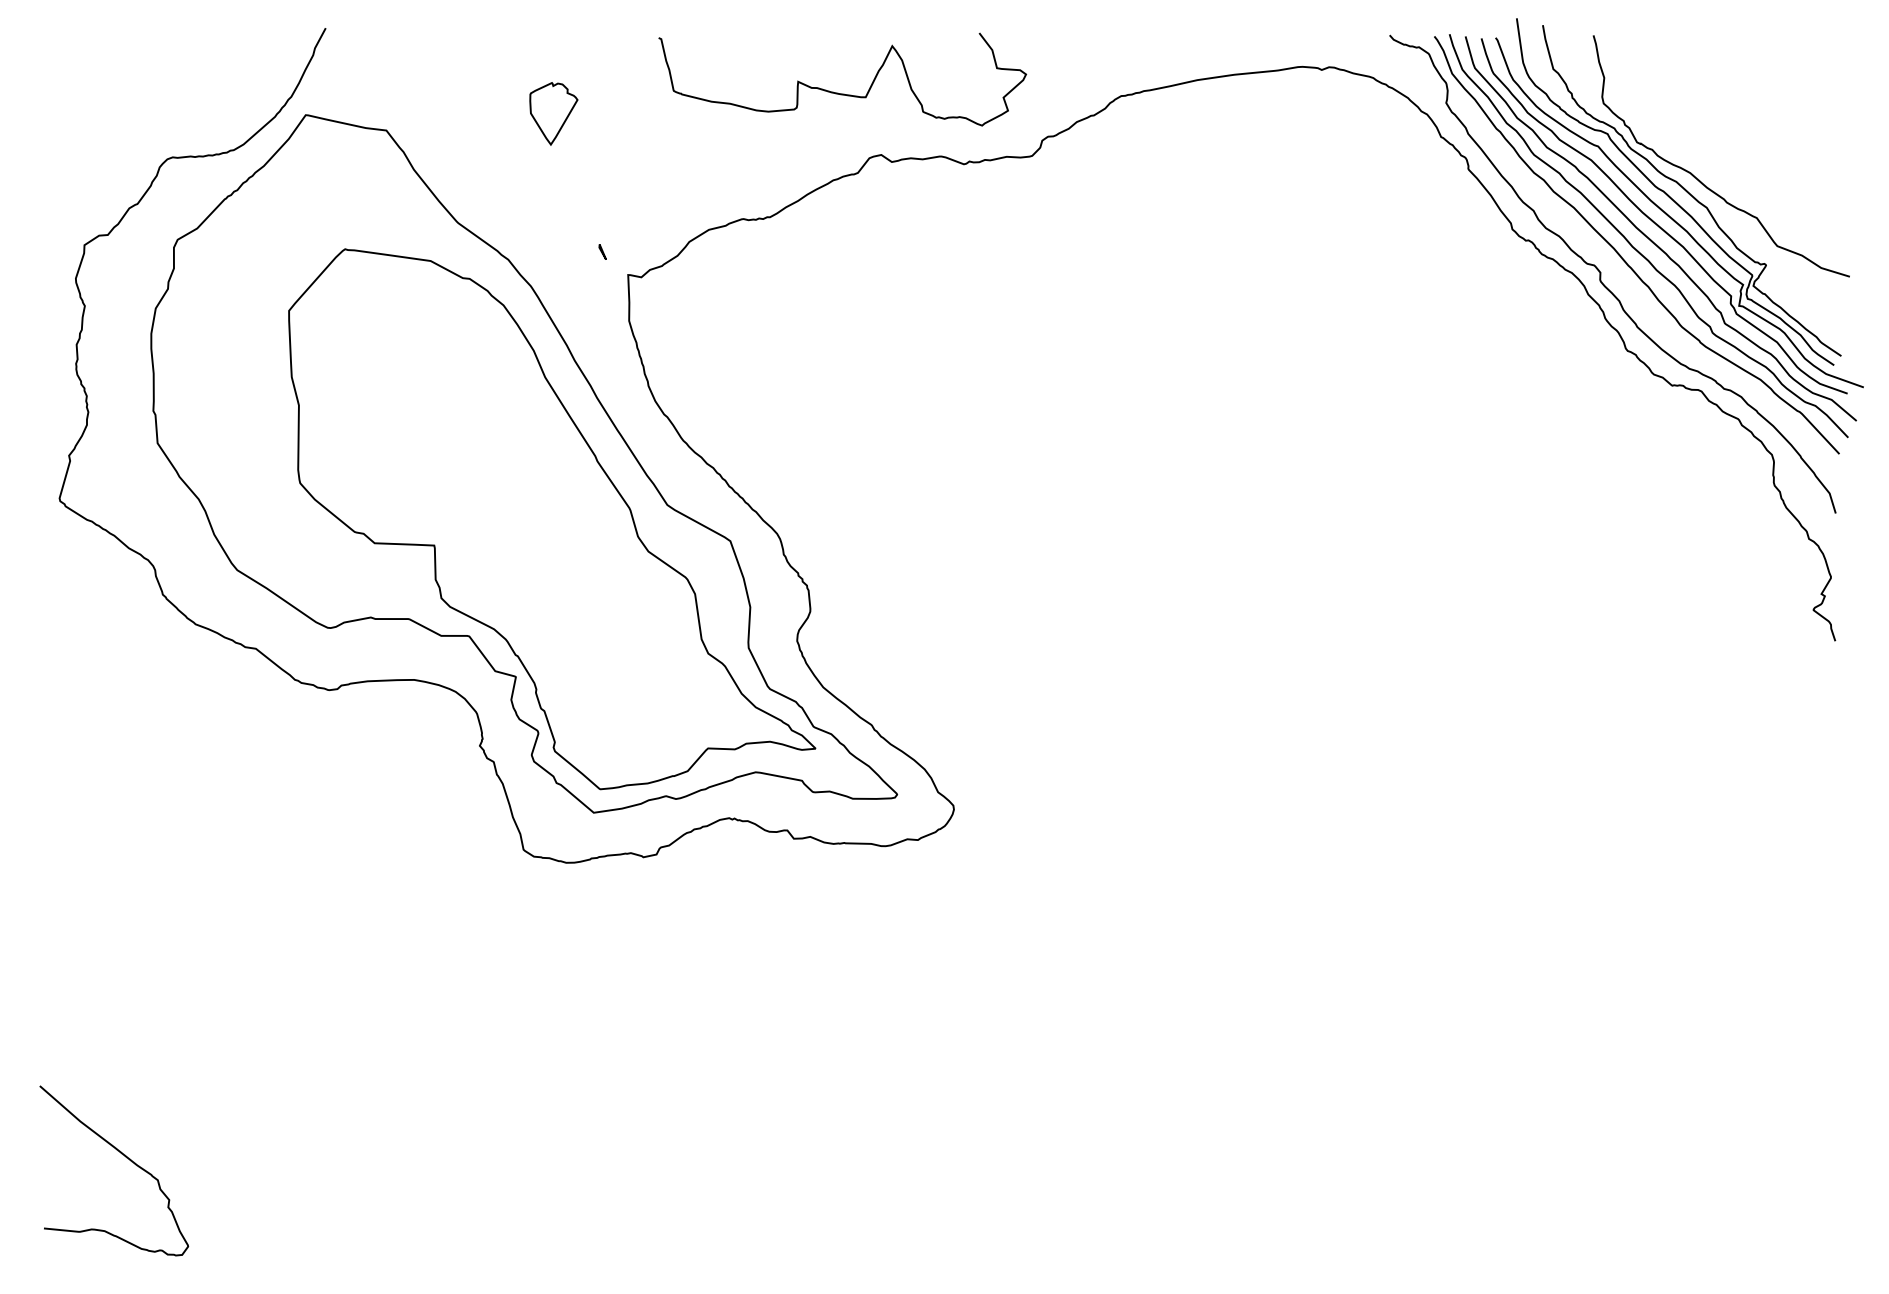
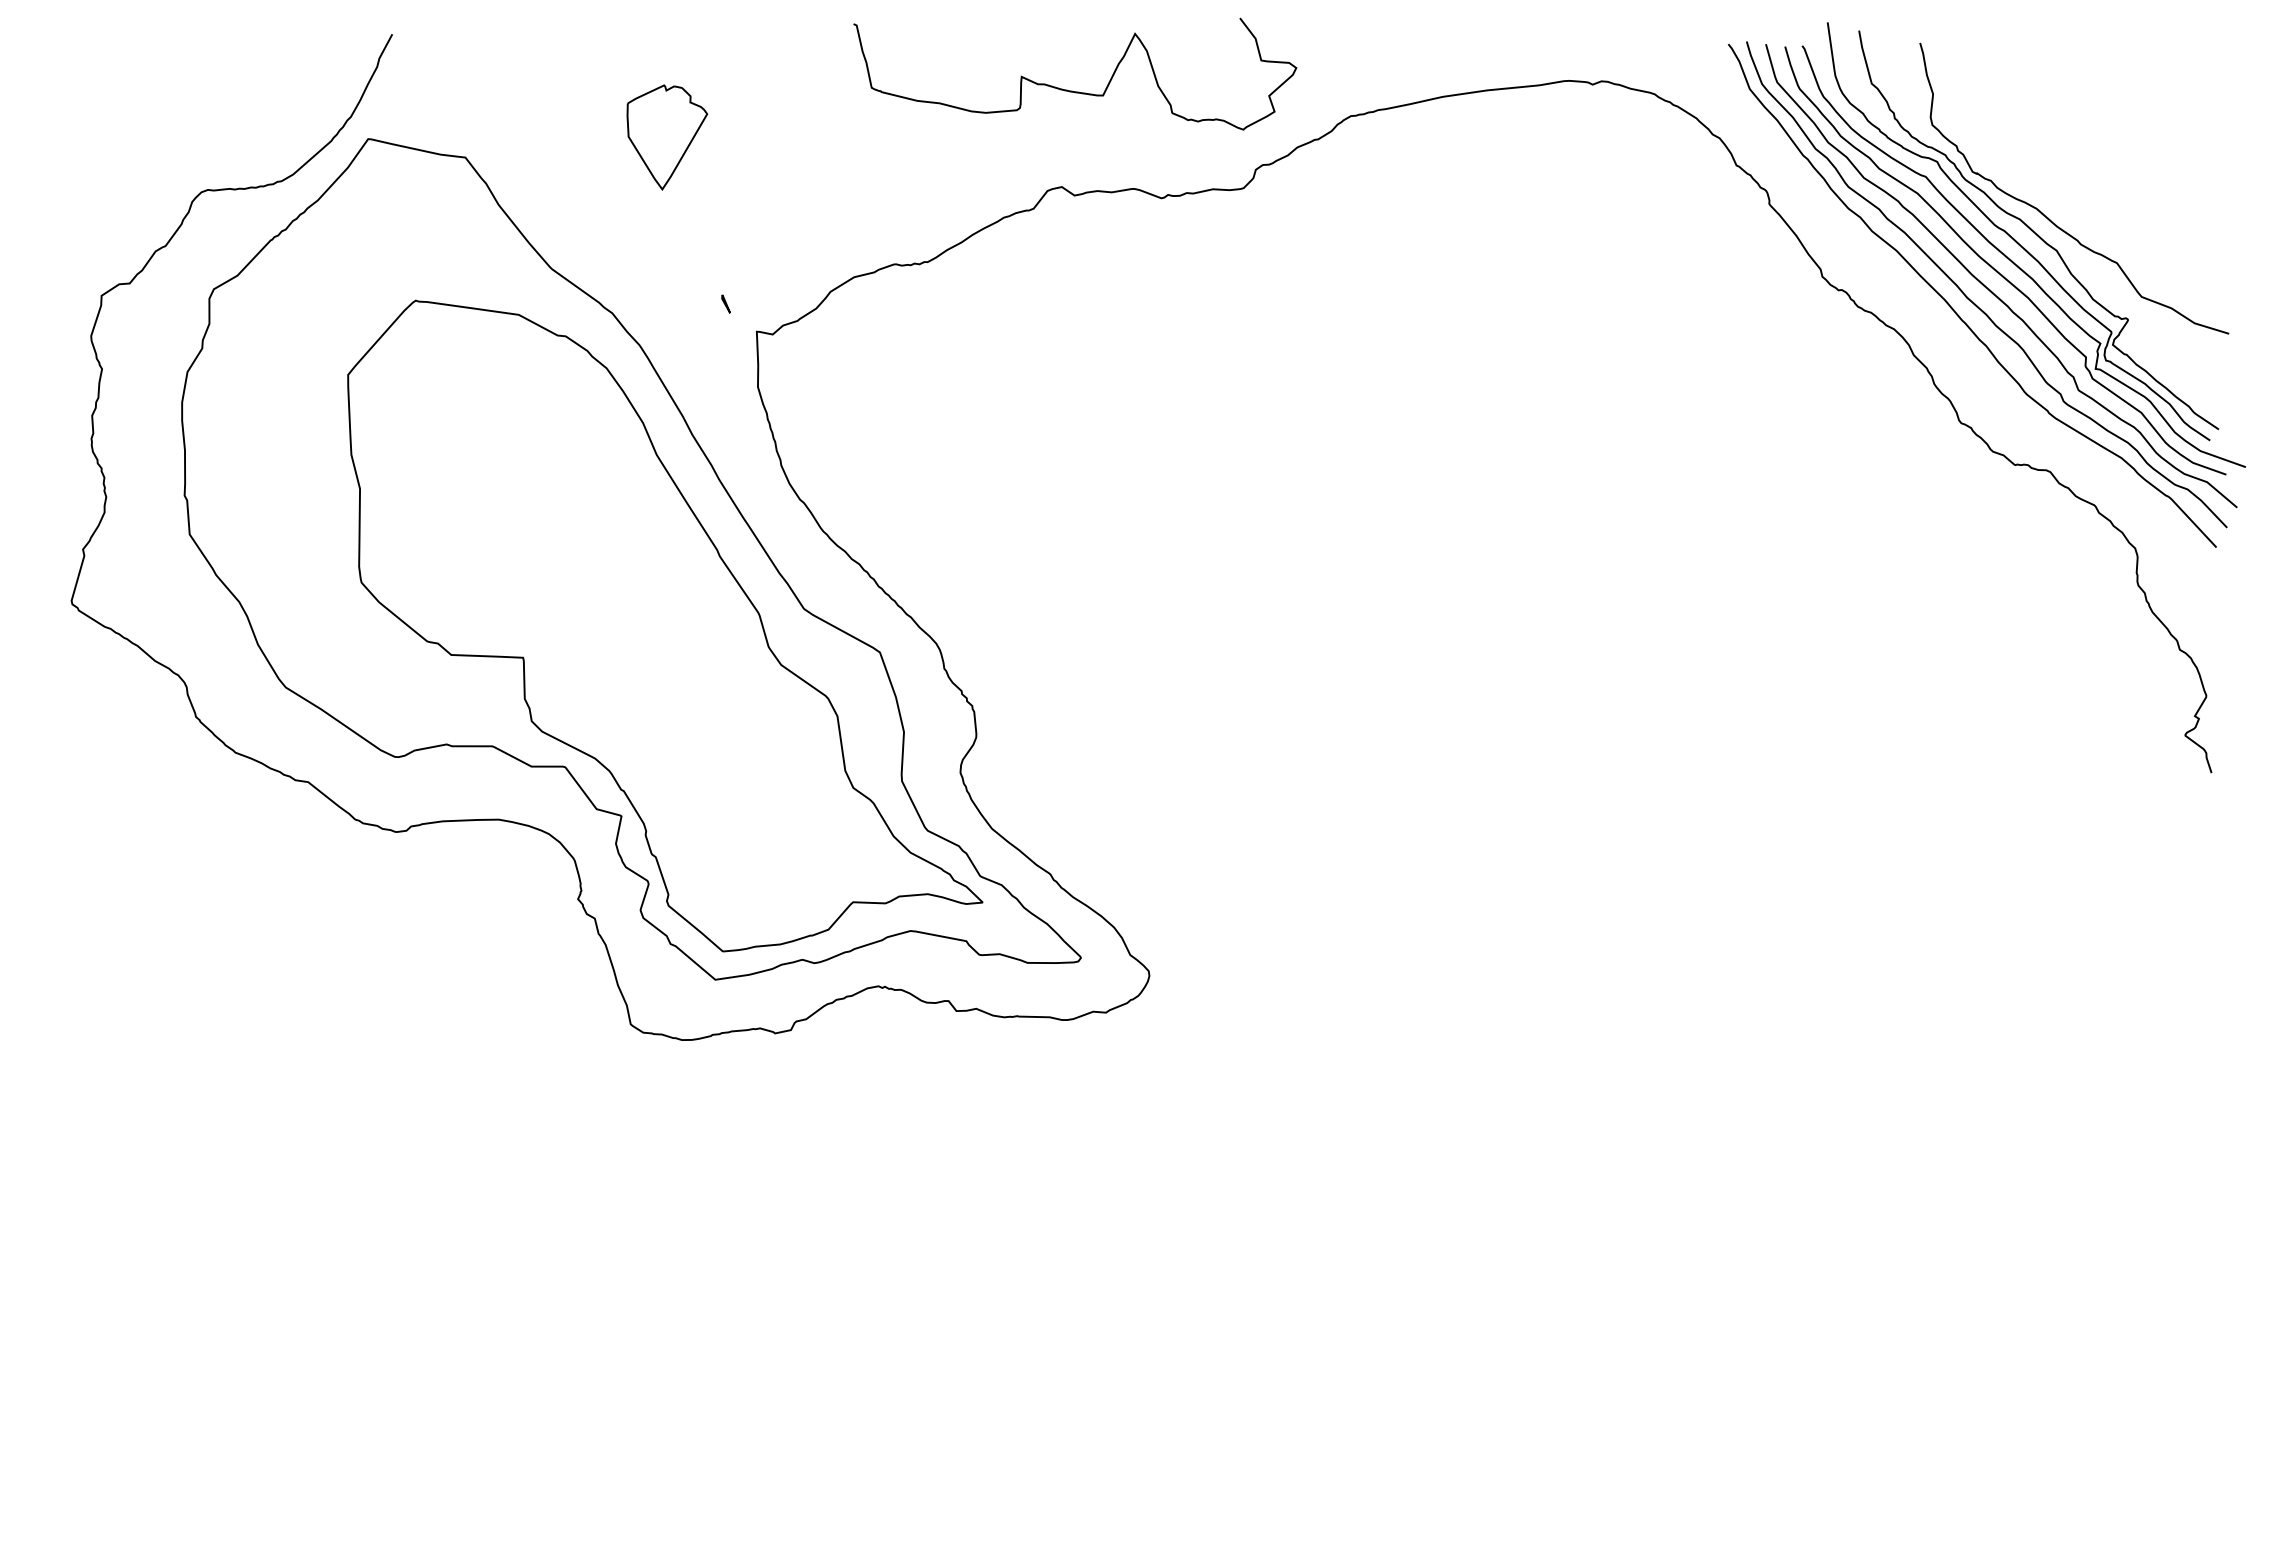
curve: (840, 93) -> (1072, 90), moved
part: (553, 113) -> (666, 137), size x1.4
curve: (1601, 274) -> (1929, 330), removed
curve: (125, 1157) -> (151, 1395), removed

